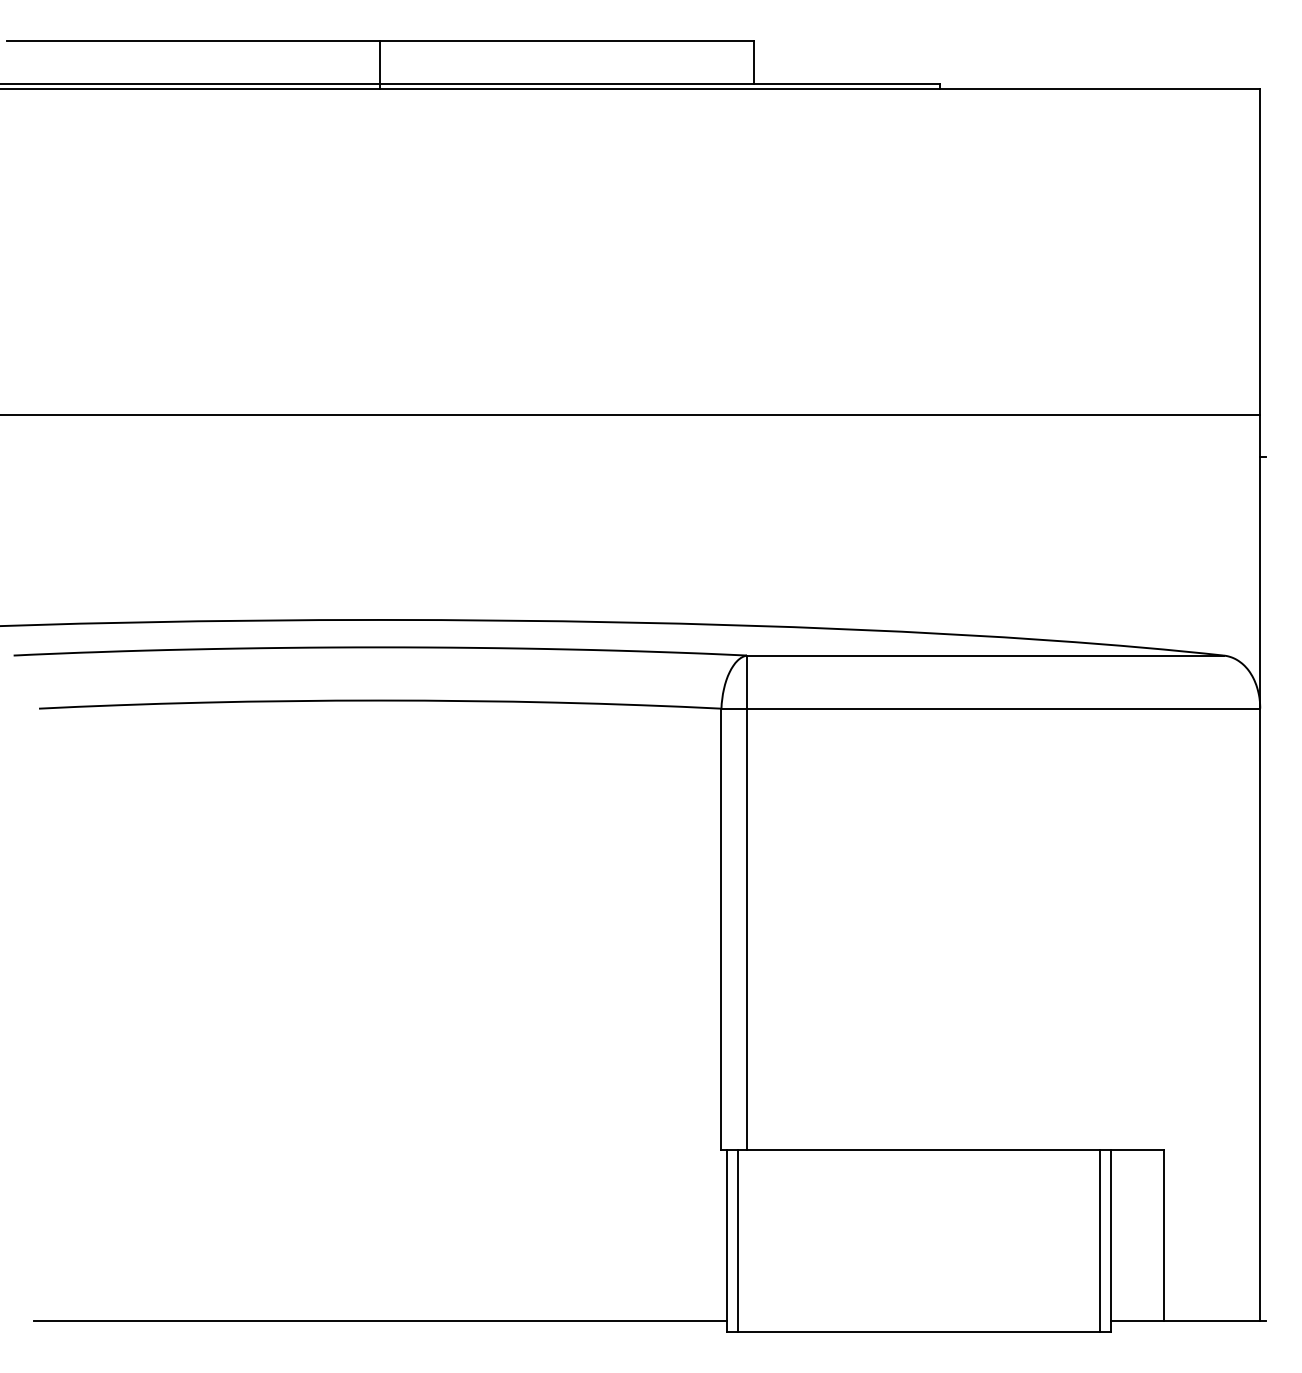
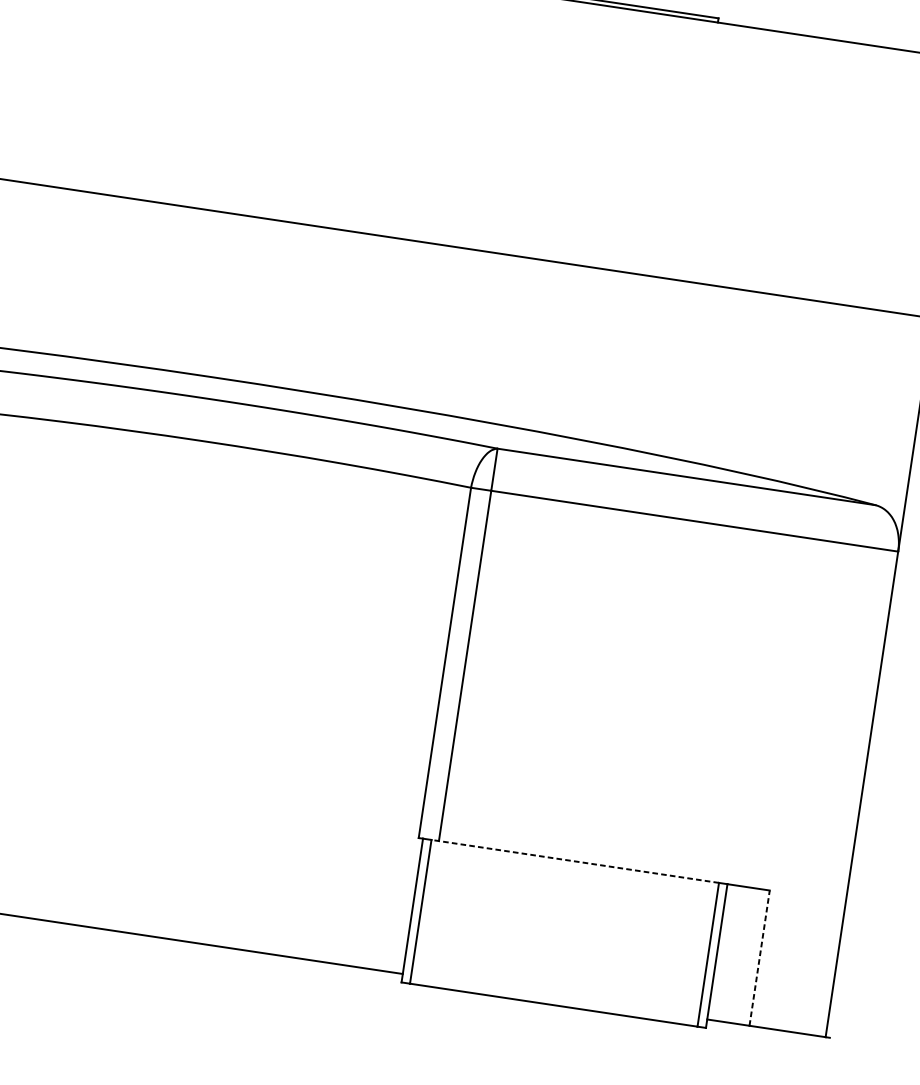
line: (918, 1150) -> (574, 861), solid -> dashed
line: (1164, 1235) -> (759, 957), solid -> dashed

